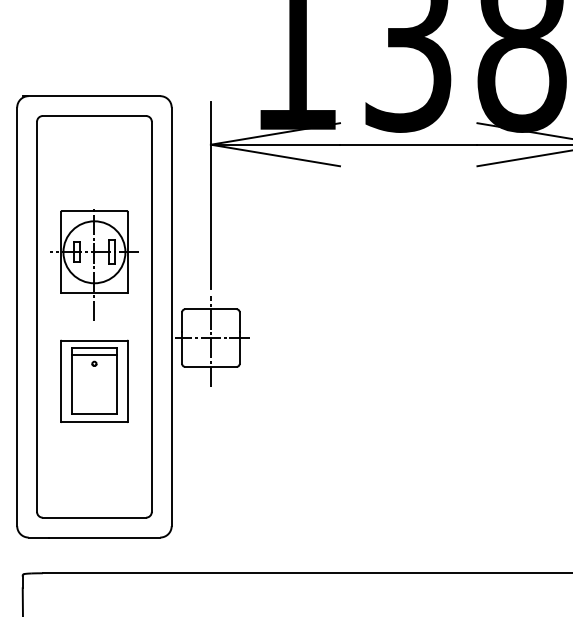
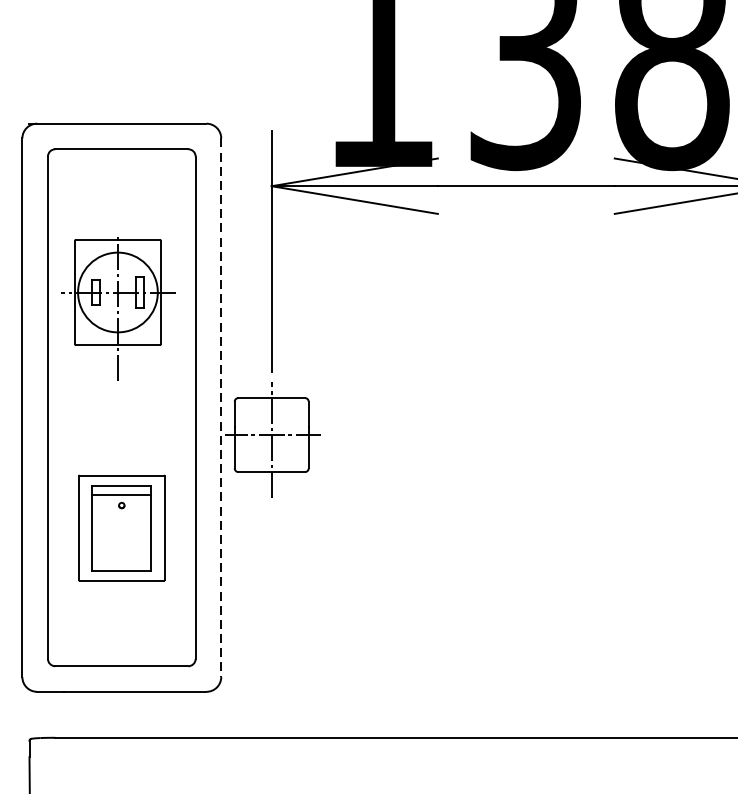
part: (94, 264) -> (118, 308), moved
line: (171, 317) -> (220, 408), solid -> dashed
part: (94, 380) -> (121, 526), moved

